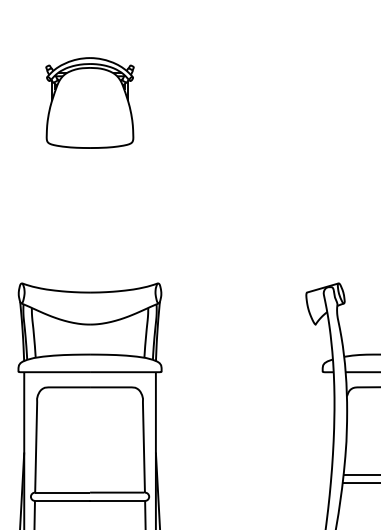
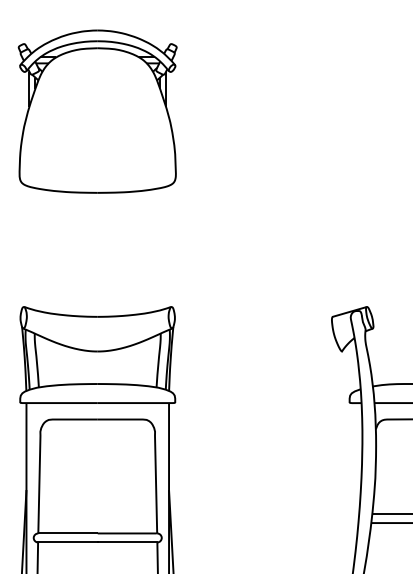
part: (89, 102) -> (97, 111), size x1.67

